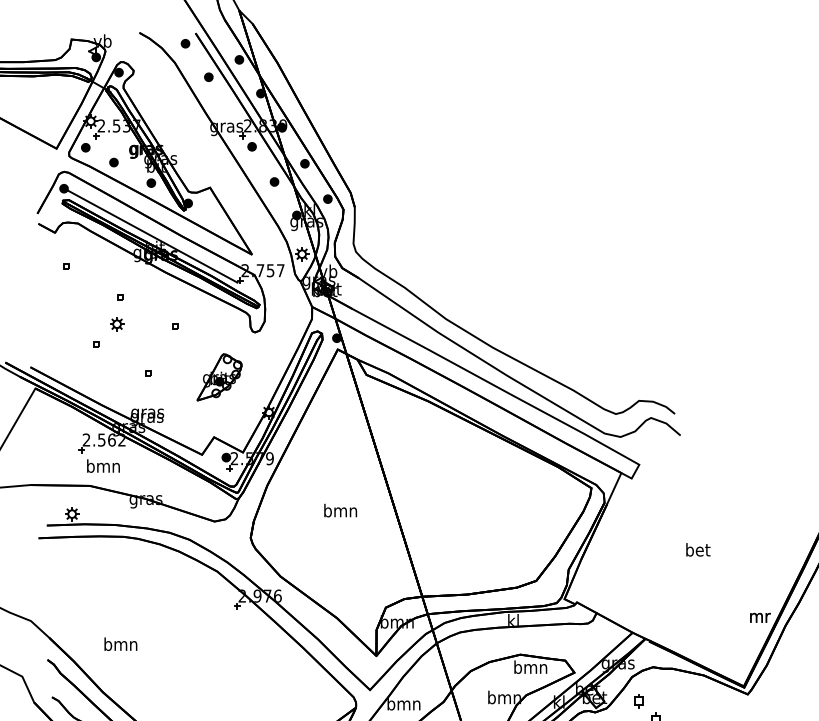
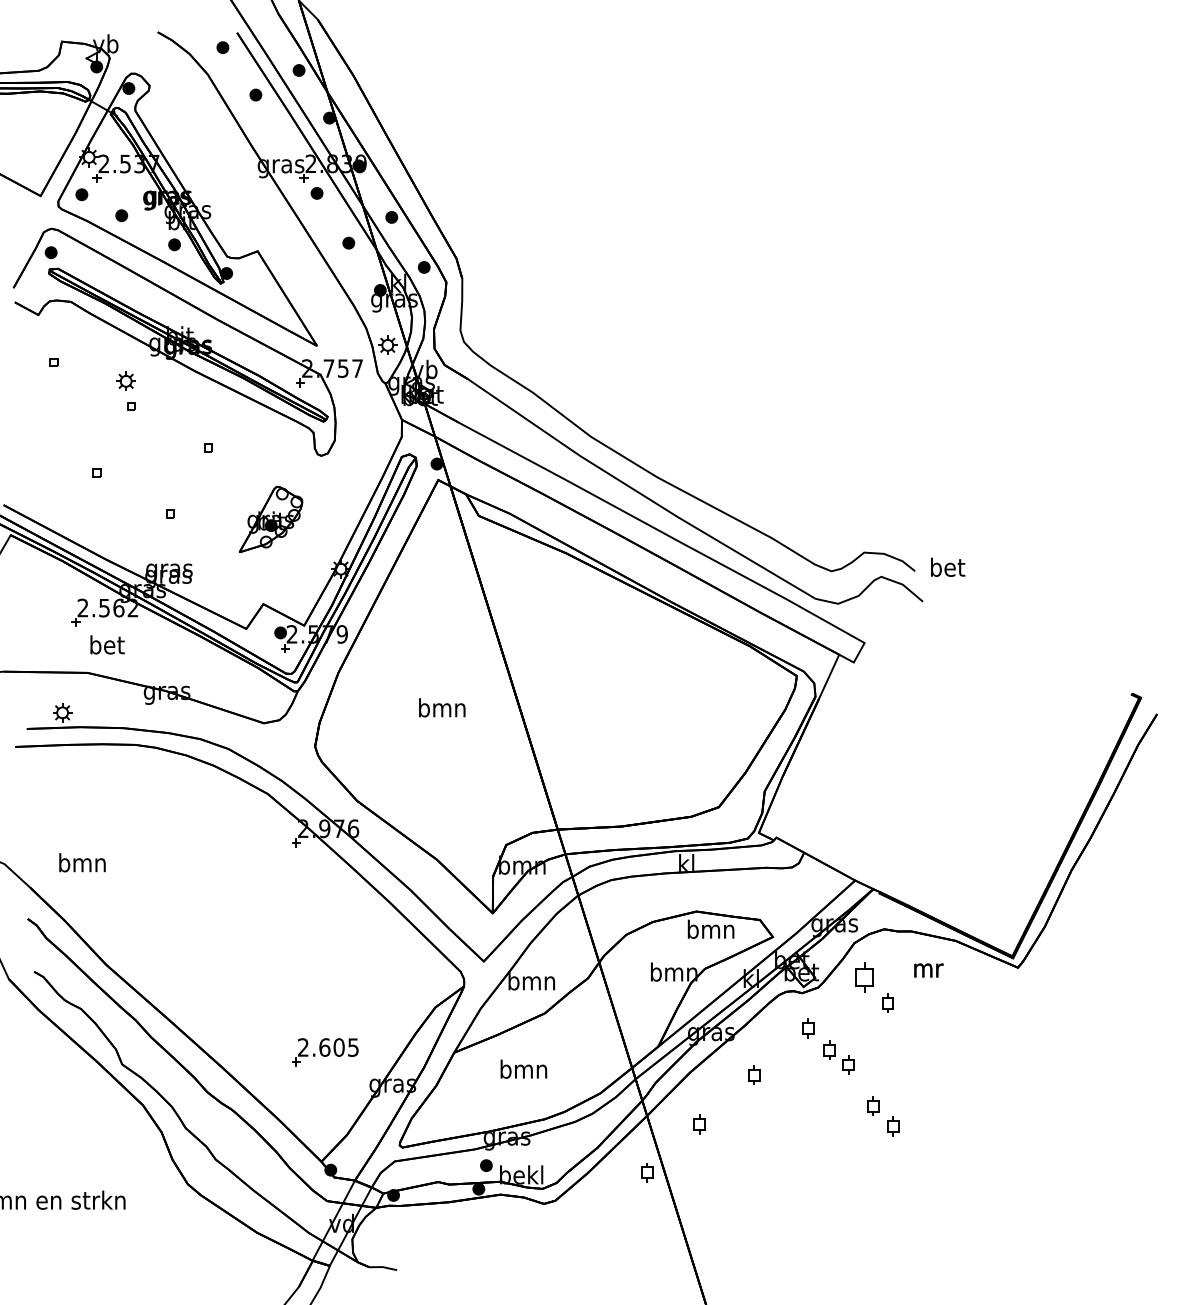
line: (150, 235) -> (173, 318), removed
part: (116, 323) -> (125, 380), moved
text: (103, 465) -> (106, 644), bmn -> bet
text: (698, 549) -> (948, 566), moved
text: (760, 617) -> (928, 970), moved
text: (120, 644) -> (82, 862), moved
part: (639, 700) -> (864, 976), size x1.6

